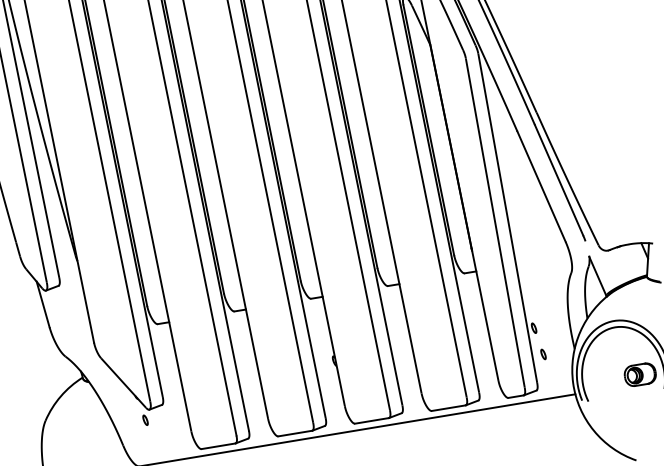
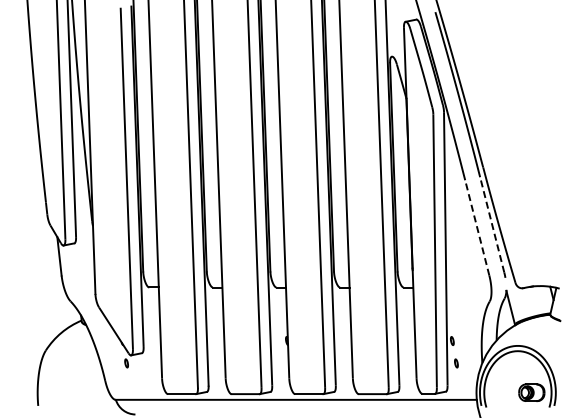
line: (559, 179) -> (492, 224), solid -> dashed
line: (541, 186) -> (477, 227), solid -> dashed

